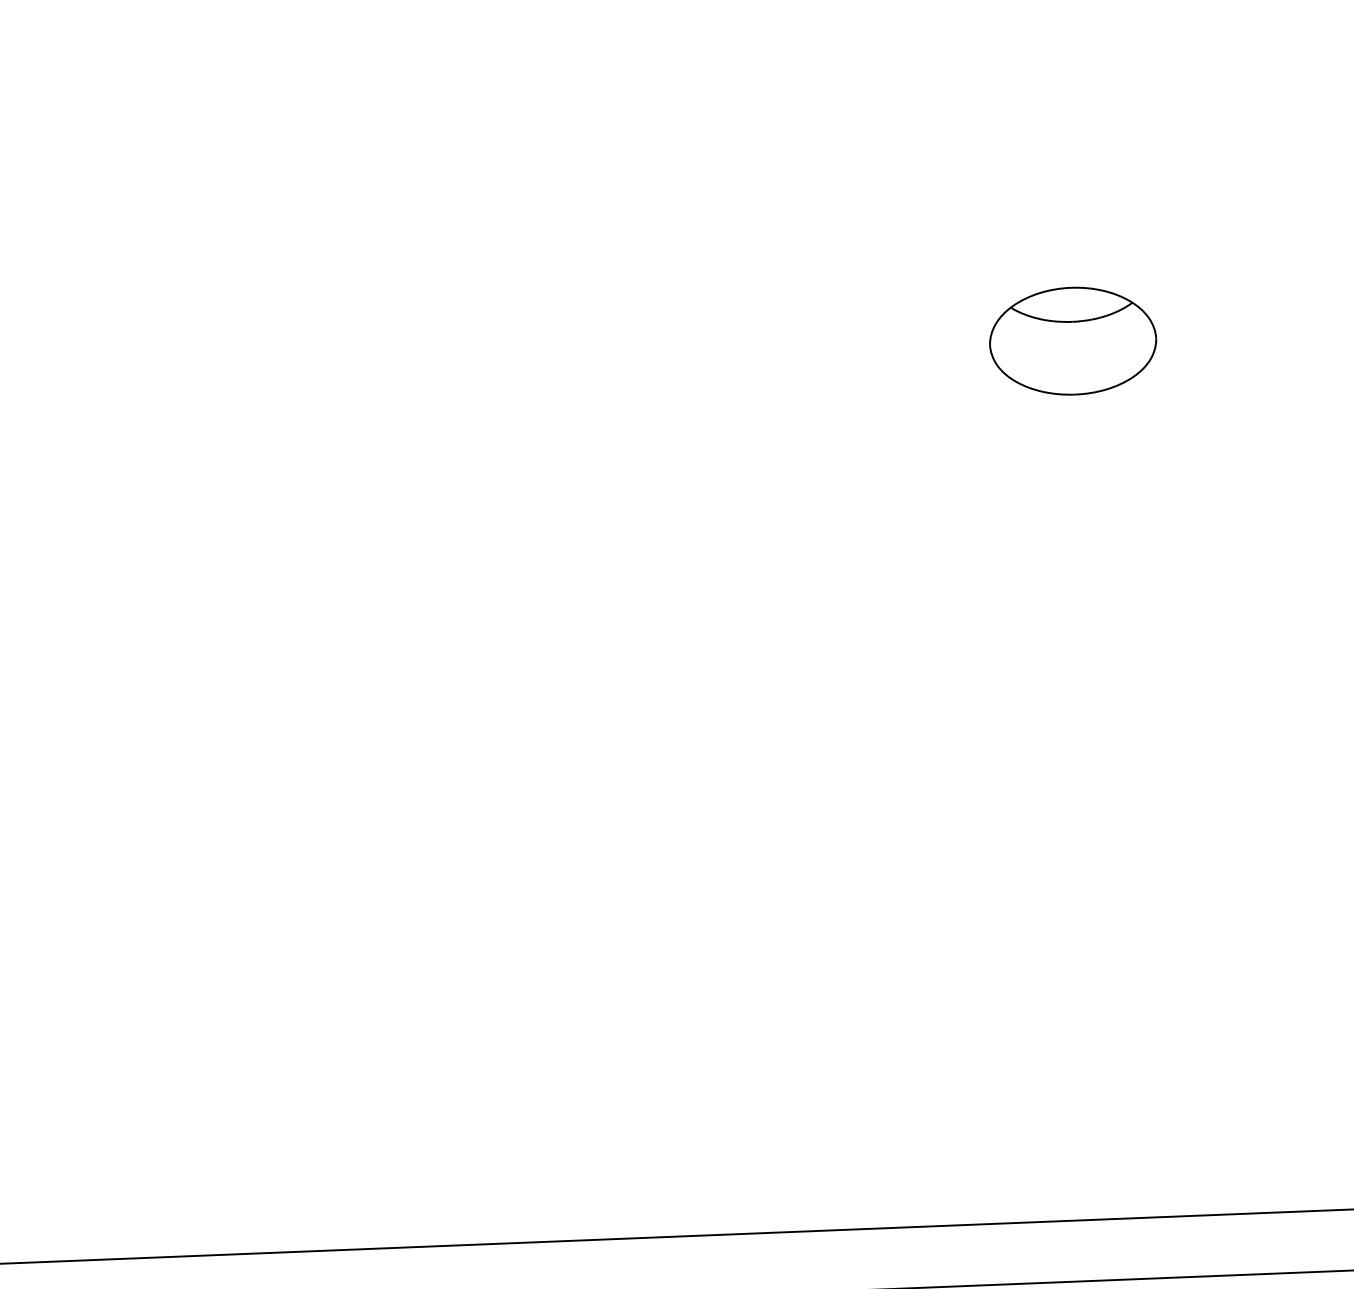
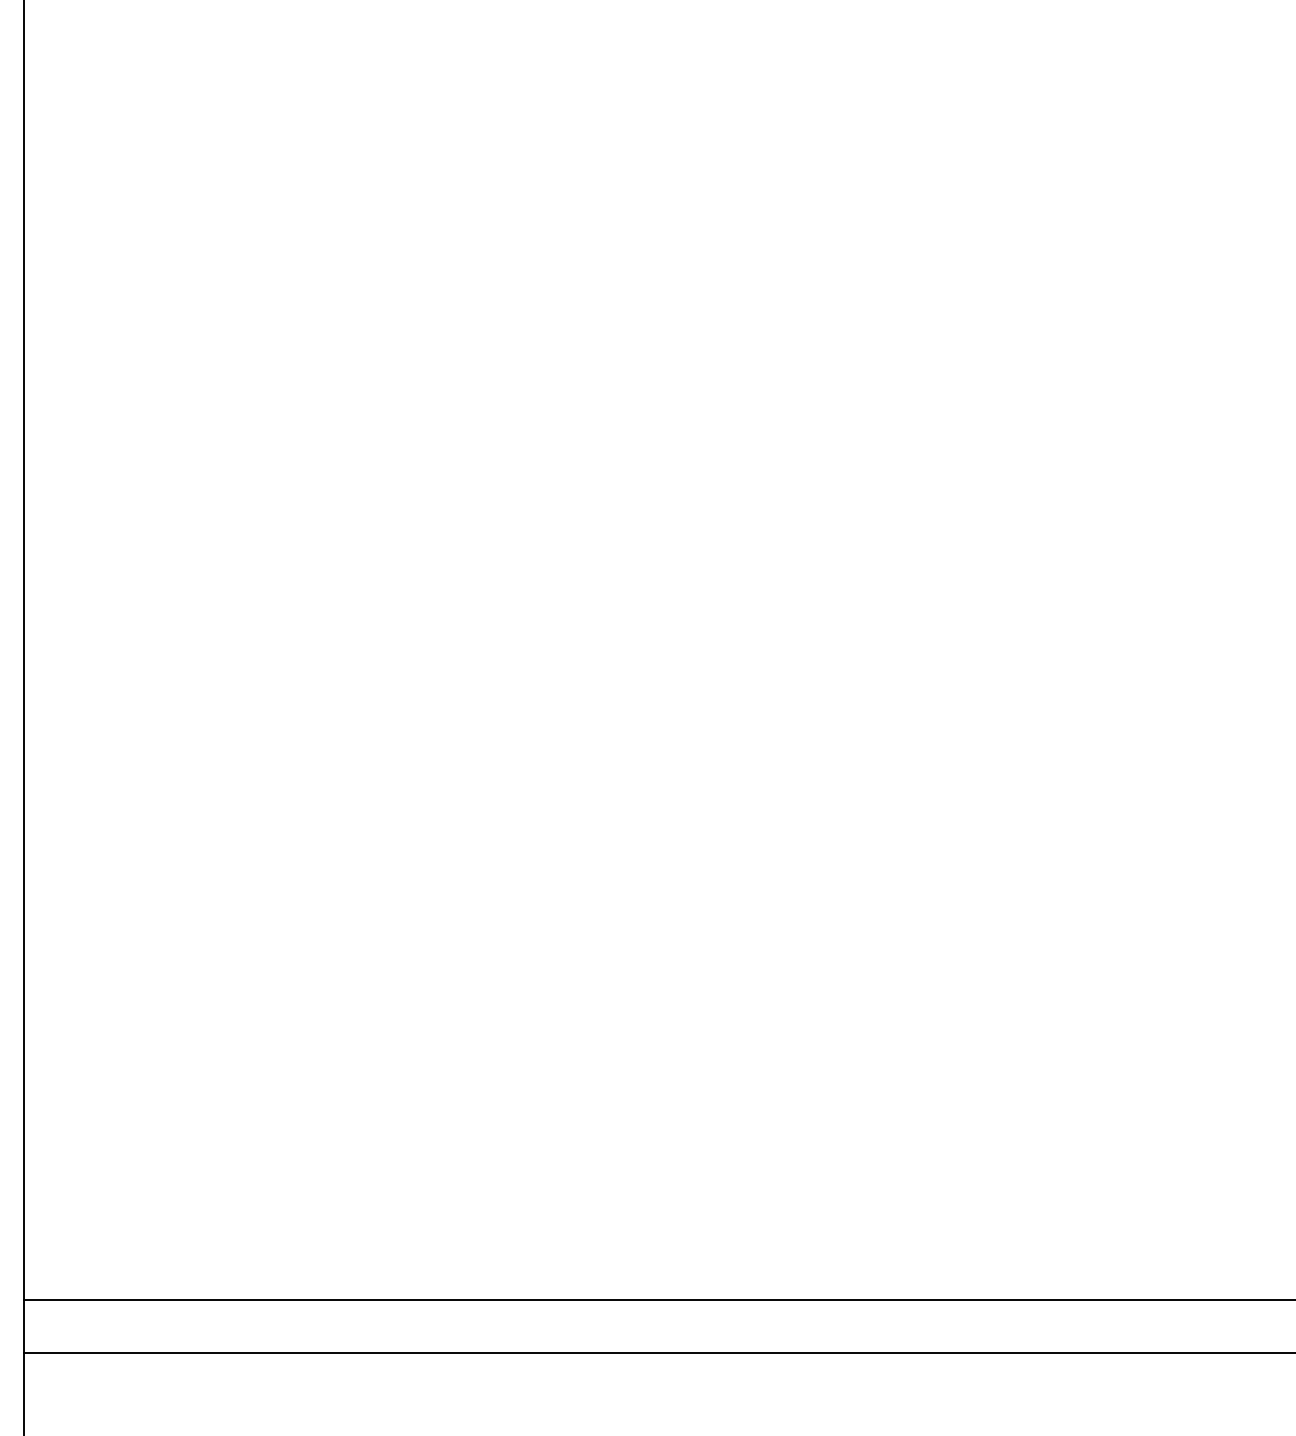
part: (1072, 341) -> (1096, 543), removed

